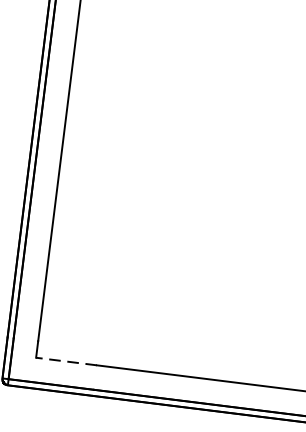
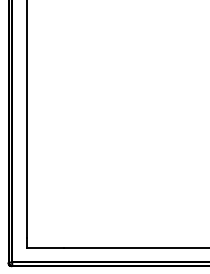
line: (66, 361) -> (45, 247), dashed -> solid

